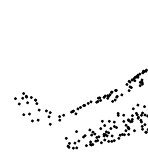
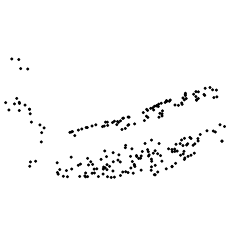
part: (30, 117) -> (19, 63), moved
part: (61, 117) -> (32, 163), moved

